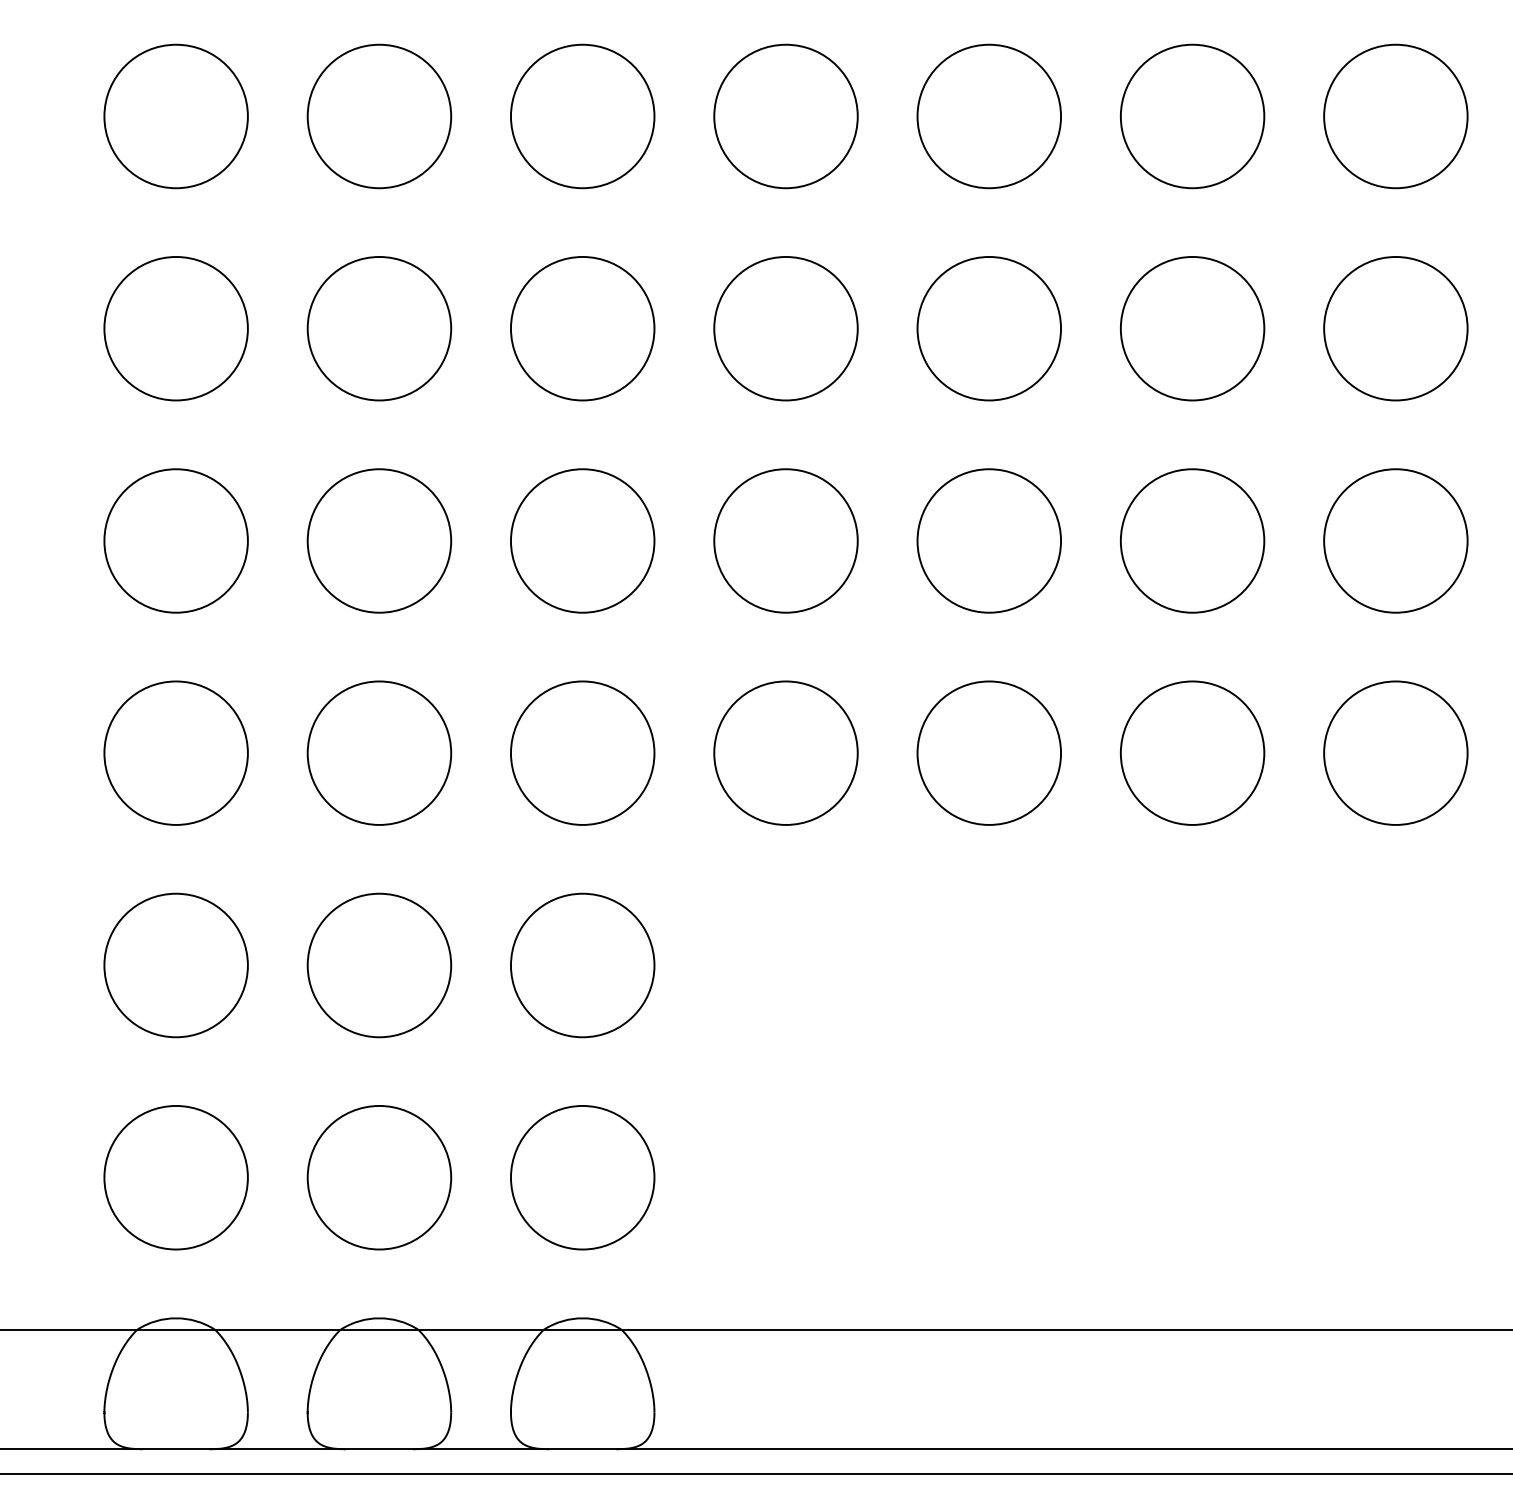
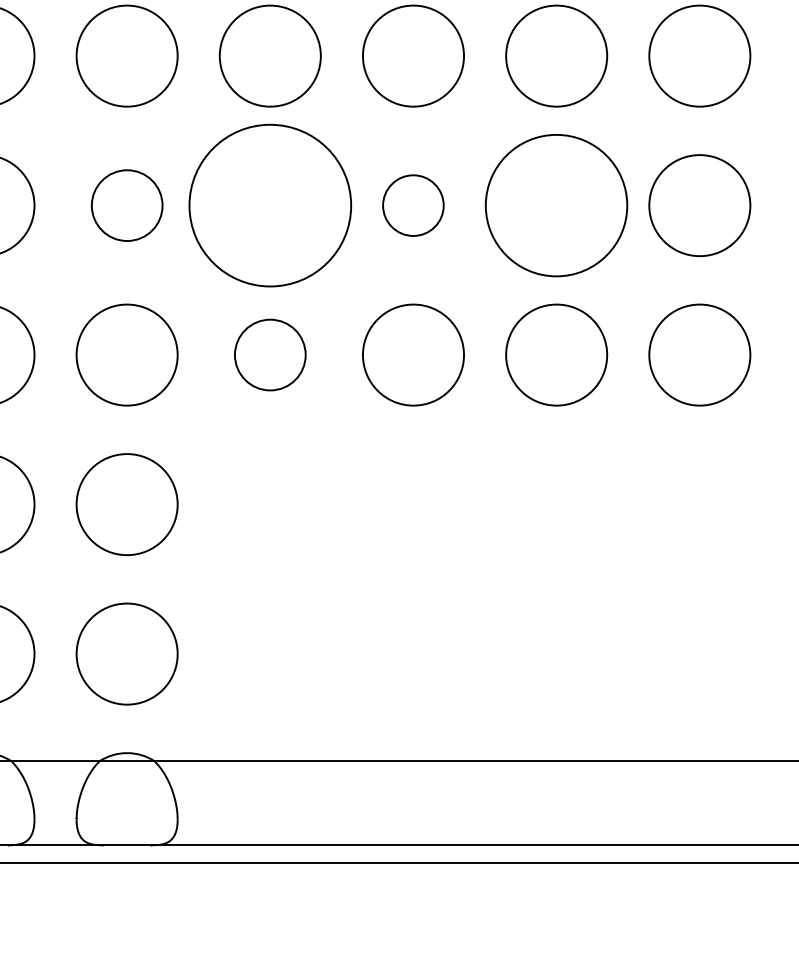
part: (582, 540) -> (126, 205), size x0.7
part: (785, 540) -> (269, 205), size x1.6
part: (988, 540) -> (412, 205), size x0.6
part: (1192, 540) -> (556, 205), size x1.4
part: (785, 752) -> (269, 354), size x0.7

